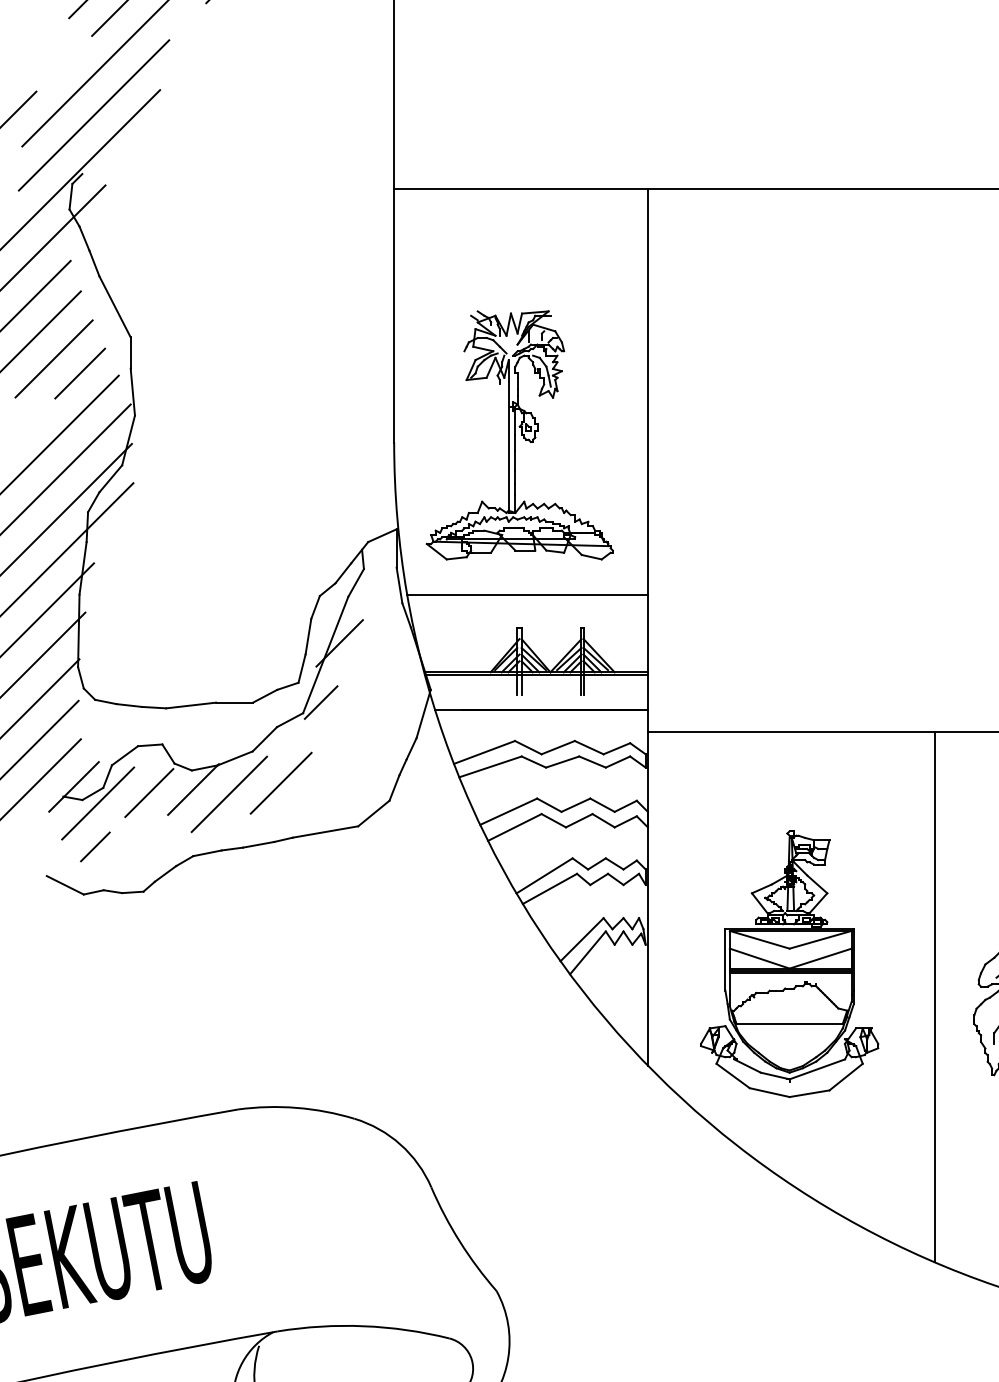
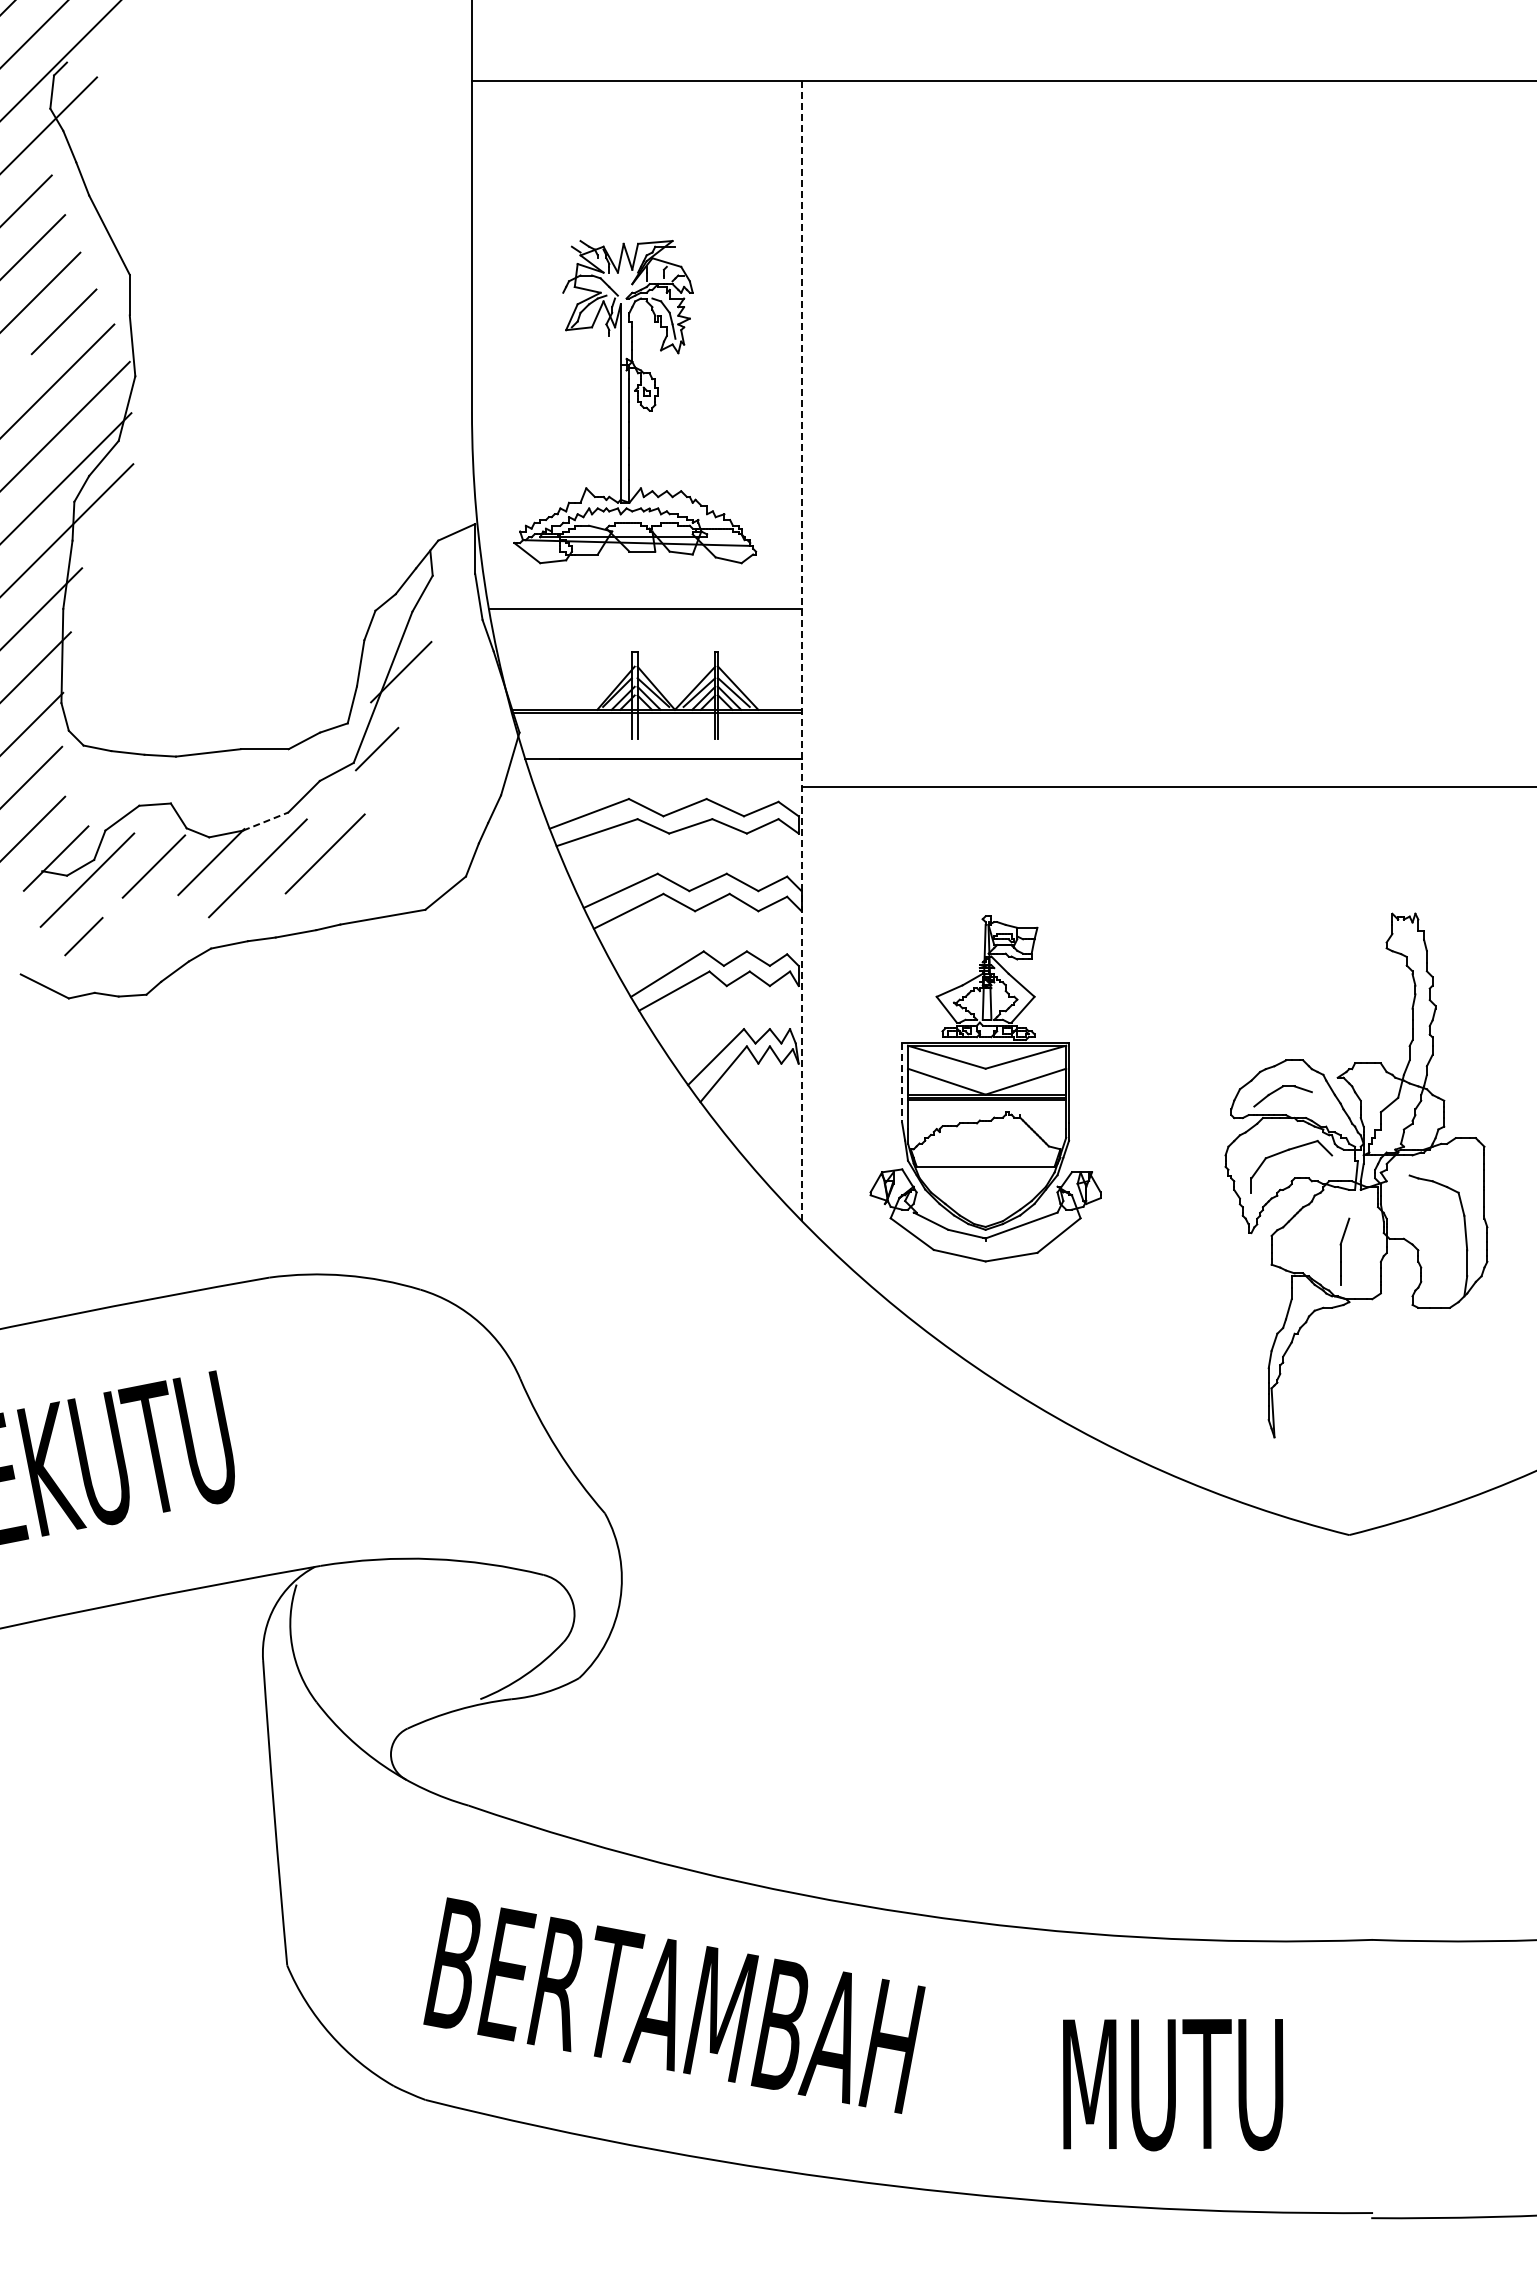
line: (647, 627) -> (801, 651), solid -> dashed
line: (235, 758) -> (266, 821), solid -> dashed
line: (725, 960) -> (902, 1083), solid -> dashed
line: (934, 996) -> (1173, 1131), removed

